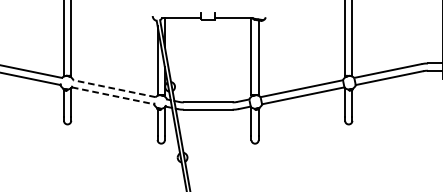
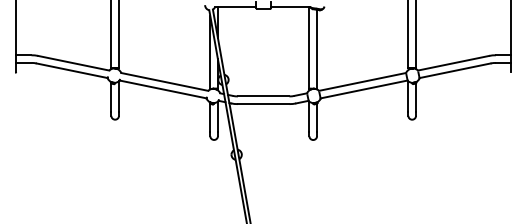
line: (114, 88) -> (164, 81), dashed -> solid
line: (113, 95) -> (163, 89), dashed -> solid

